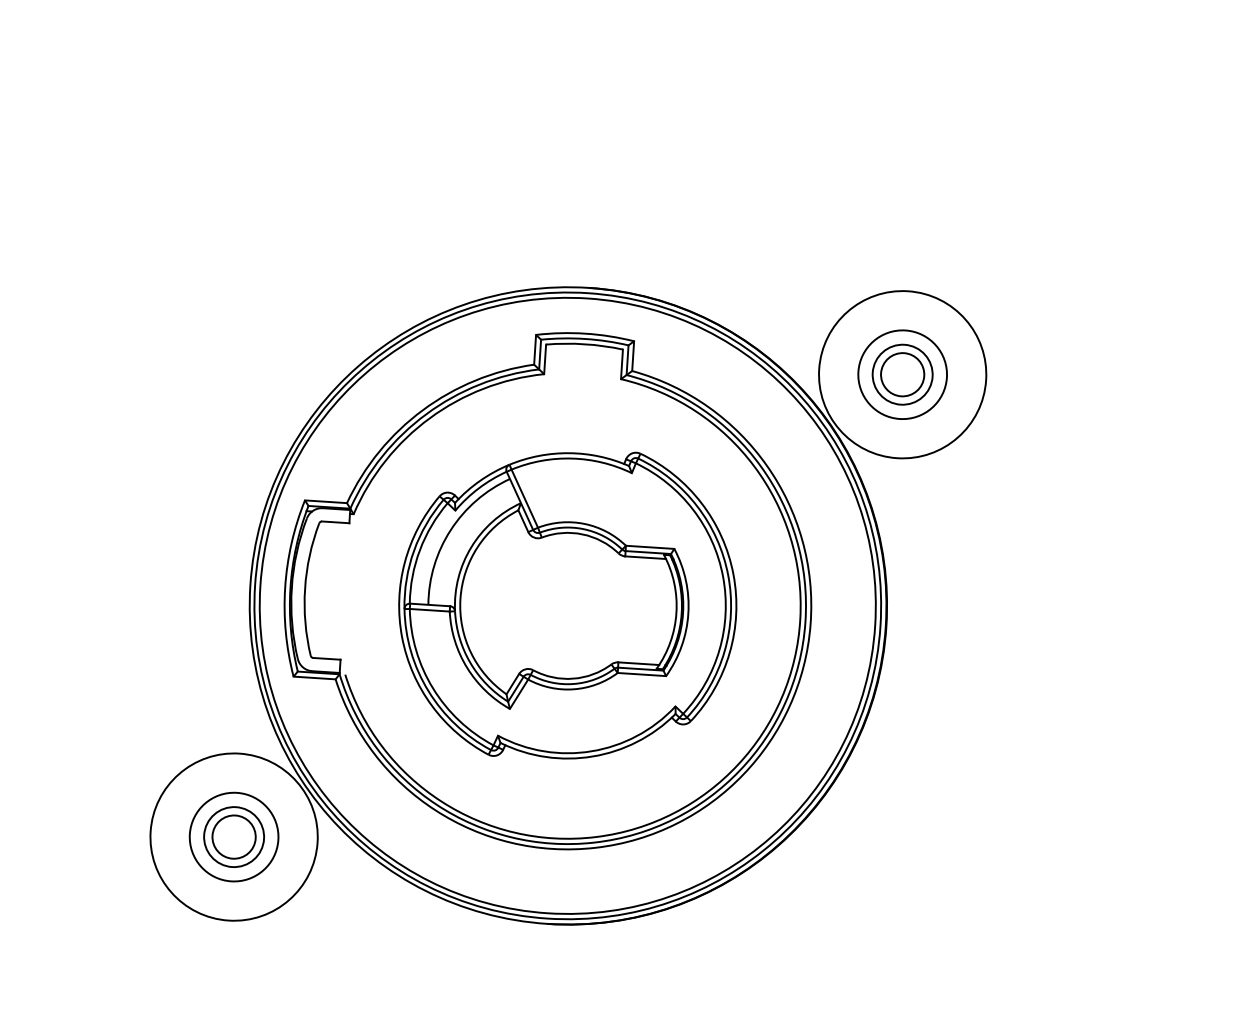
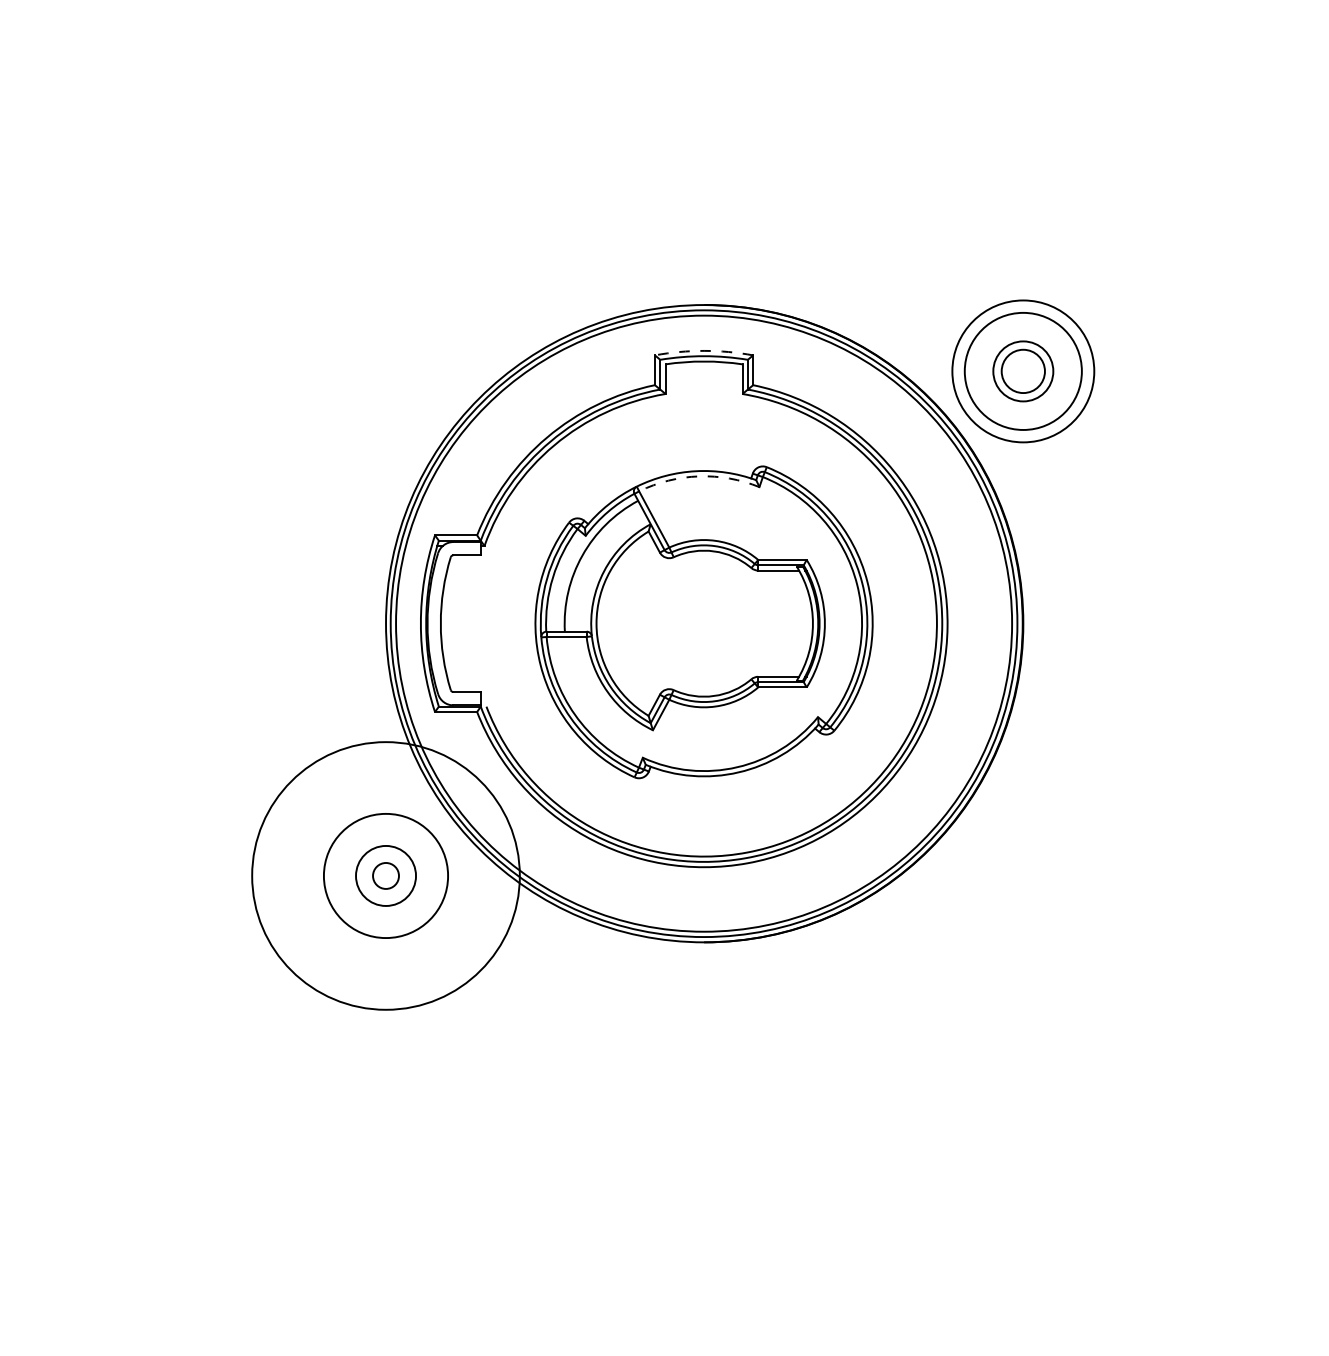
arc: (585, 333) -> (704, 350), solid -> dashed
circle: (901, 374) -> (1022, 371), size x0.7
circle: (901, 374) -> (1022, 371), size x1.6
arc: (571, 458) -> (698, 476), solid -> dashed
circle: (233, 836) -> (385, 875), size x0.6
circle: (233, 836) -> (385, 875), size x1.4
circle: (233, 836) -> (385, 875), size x1.6

